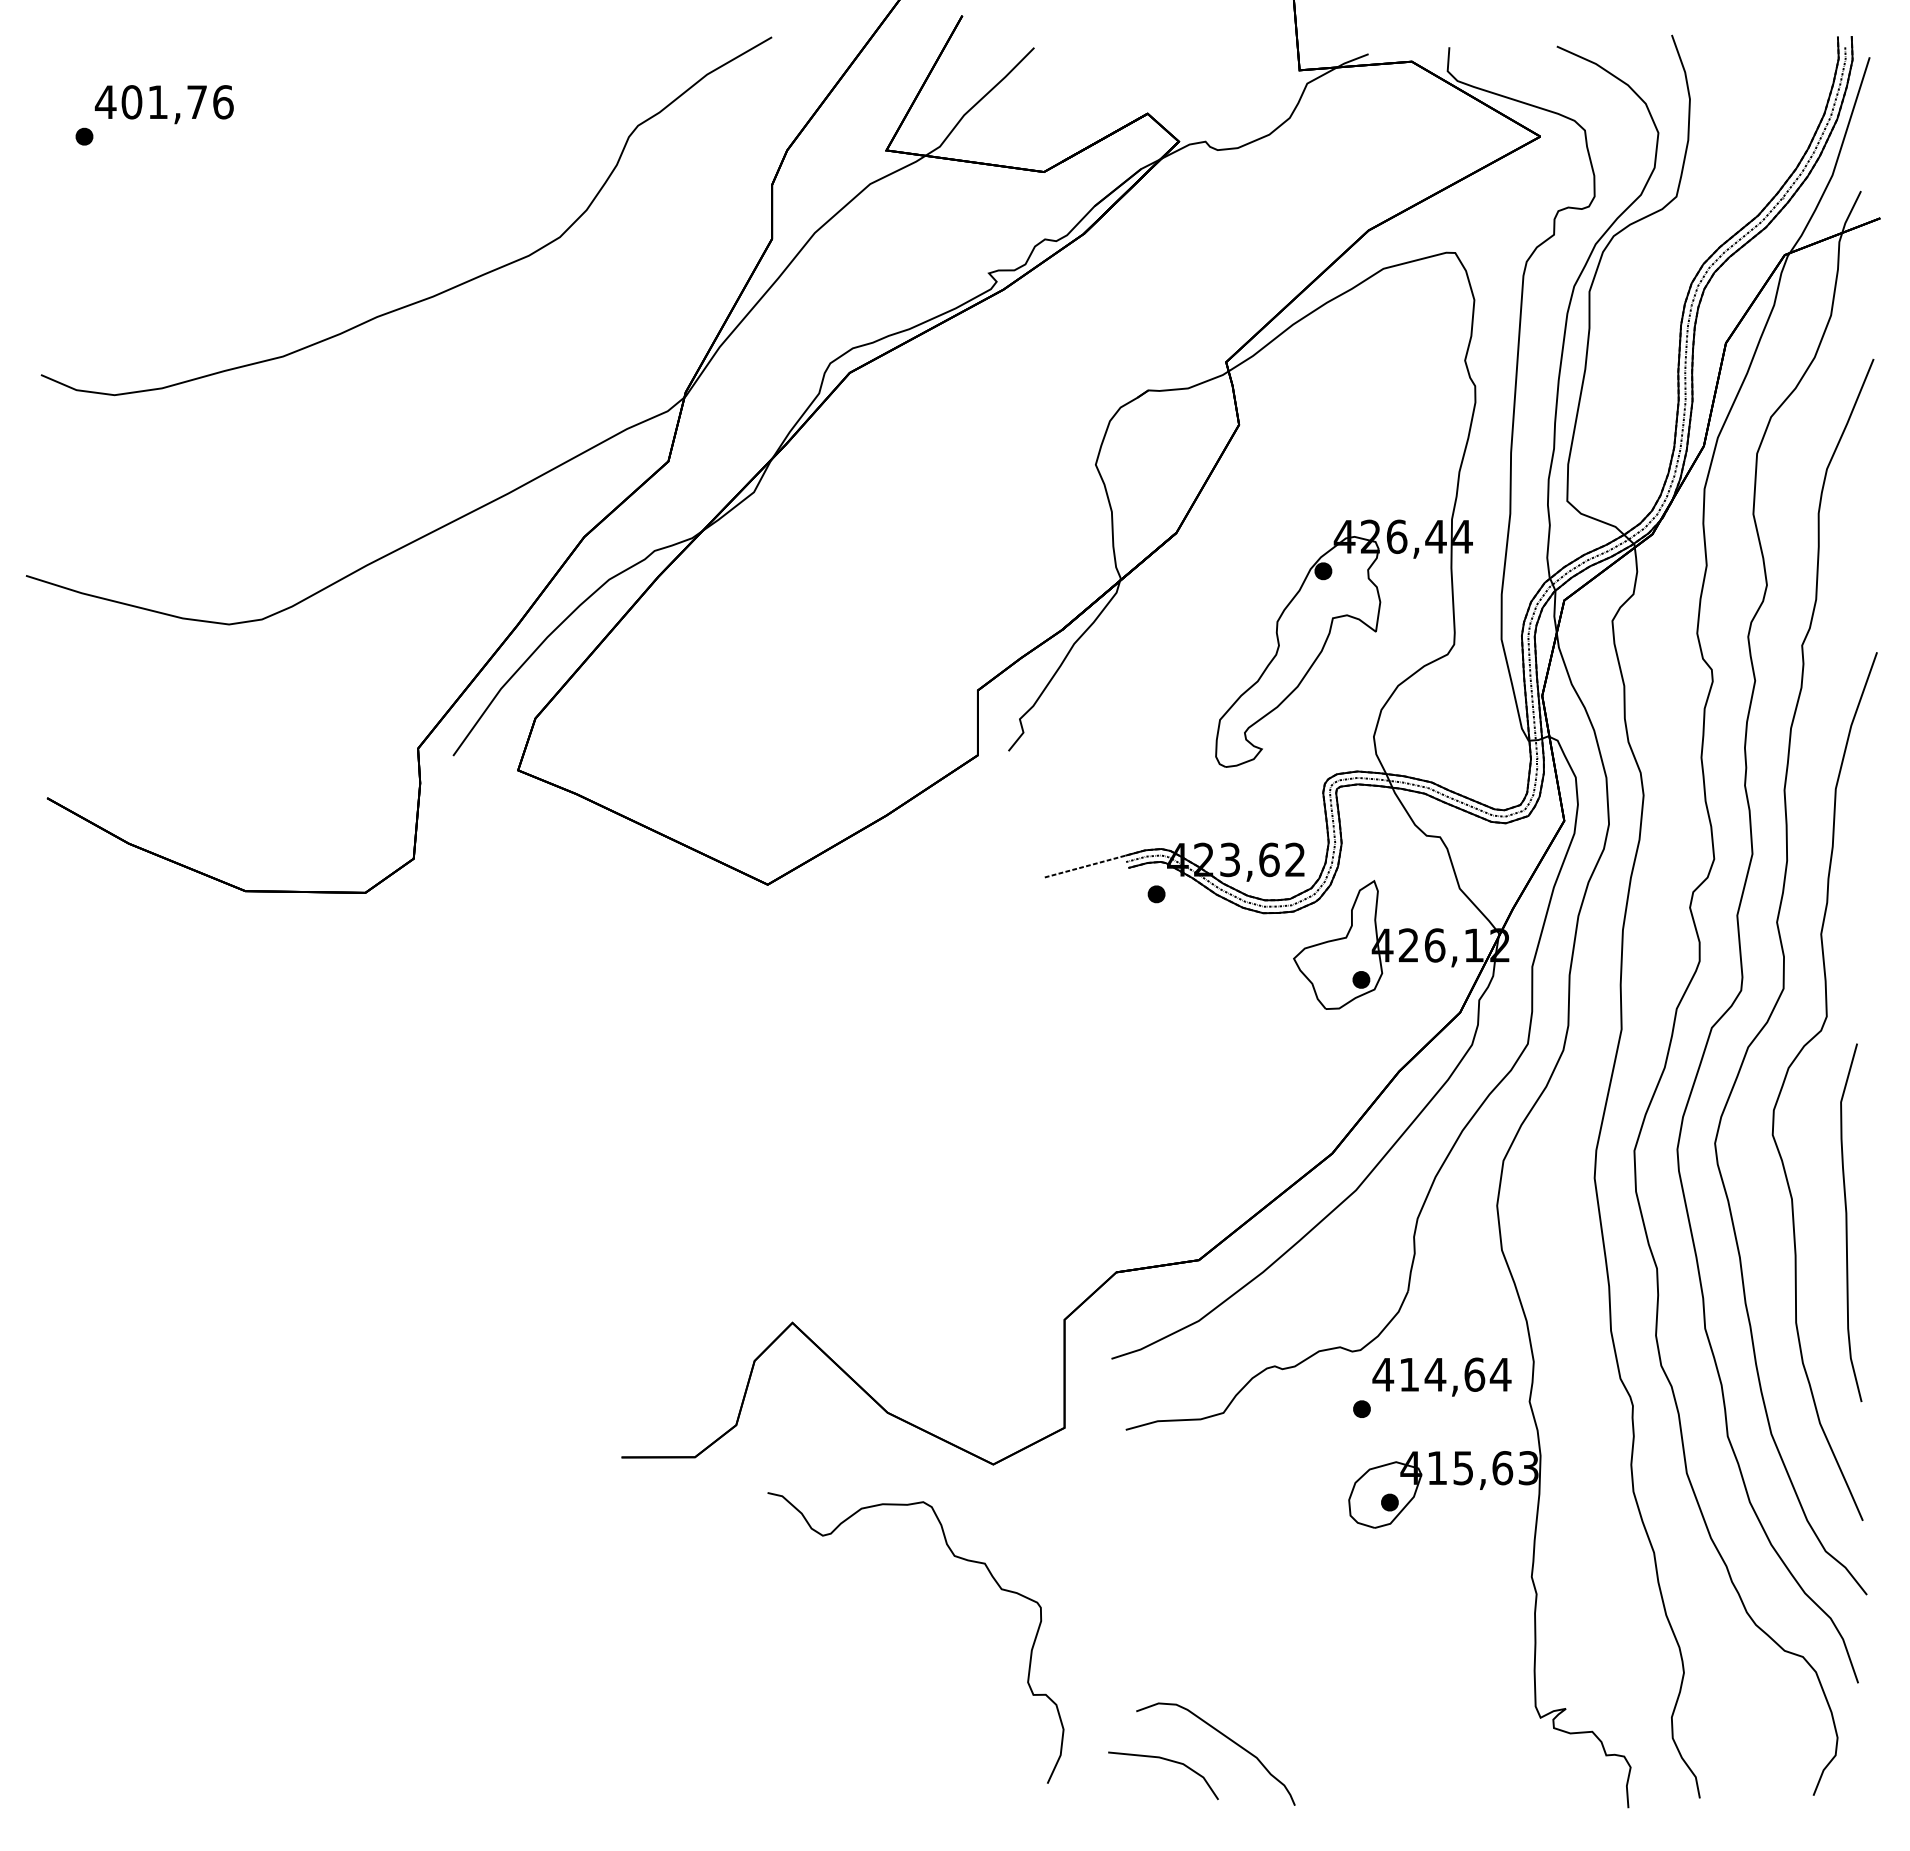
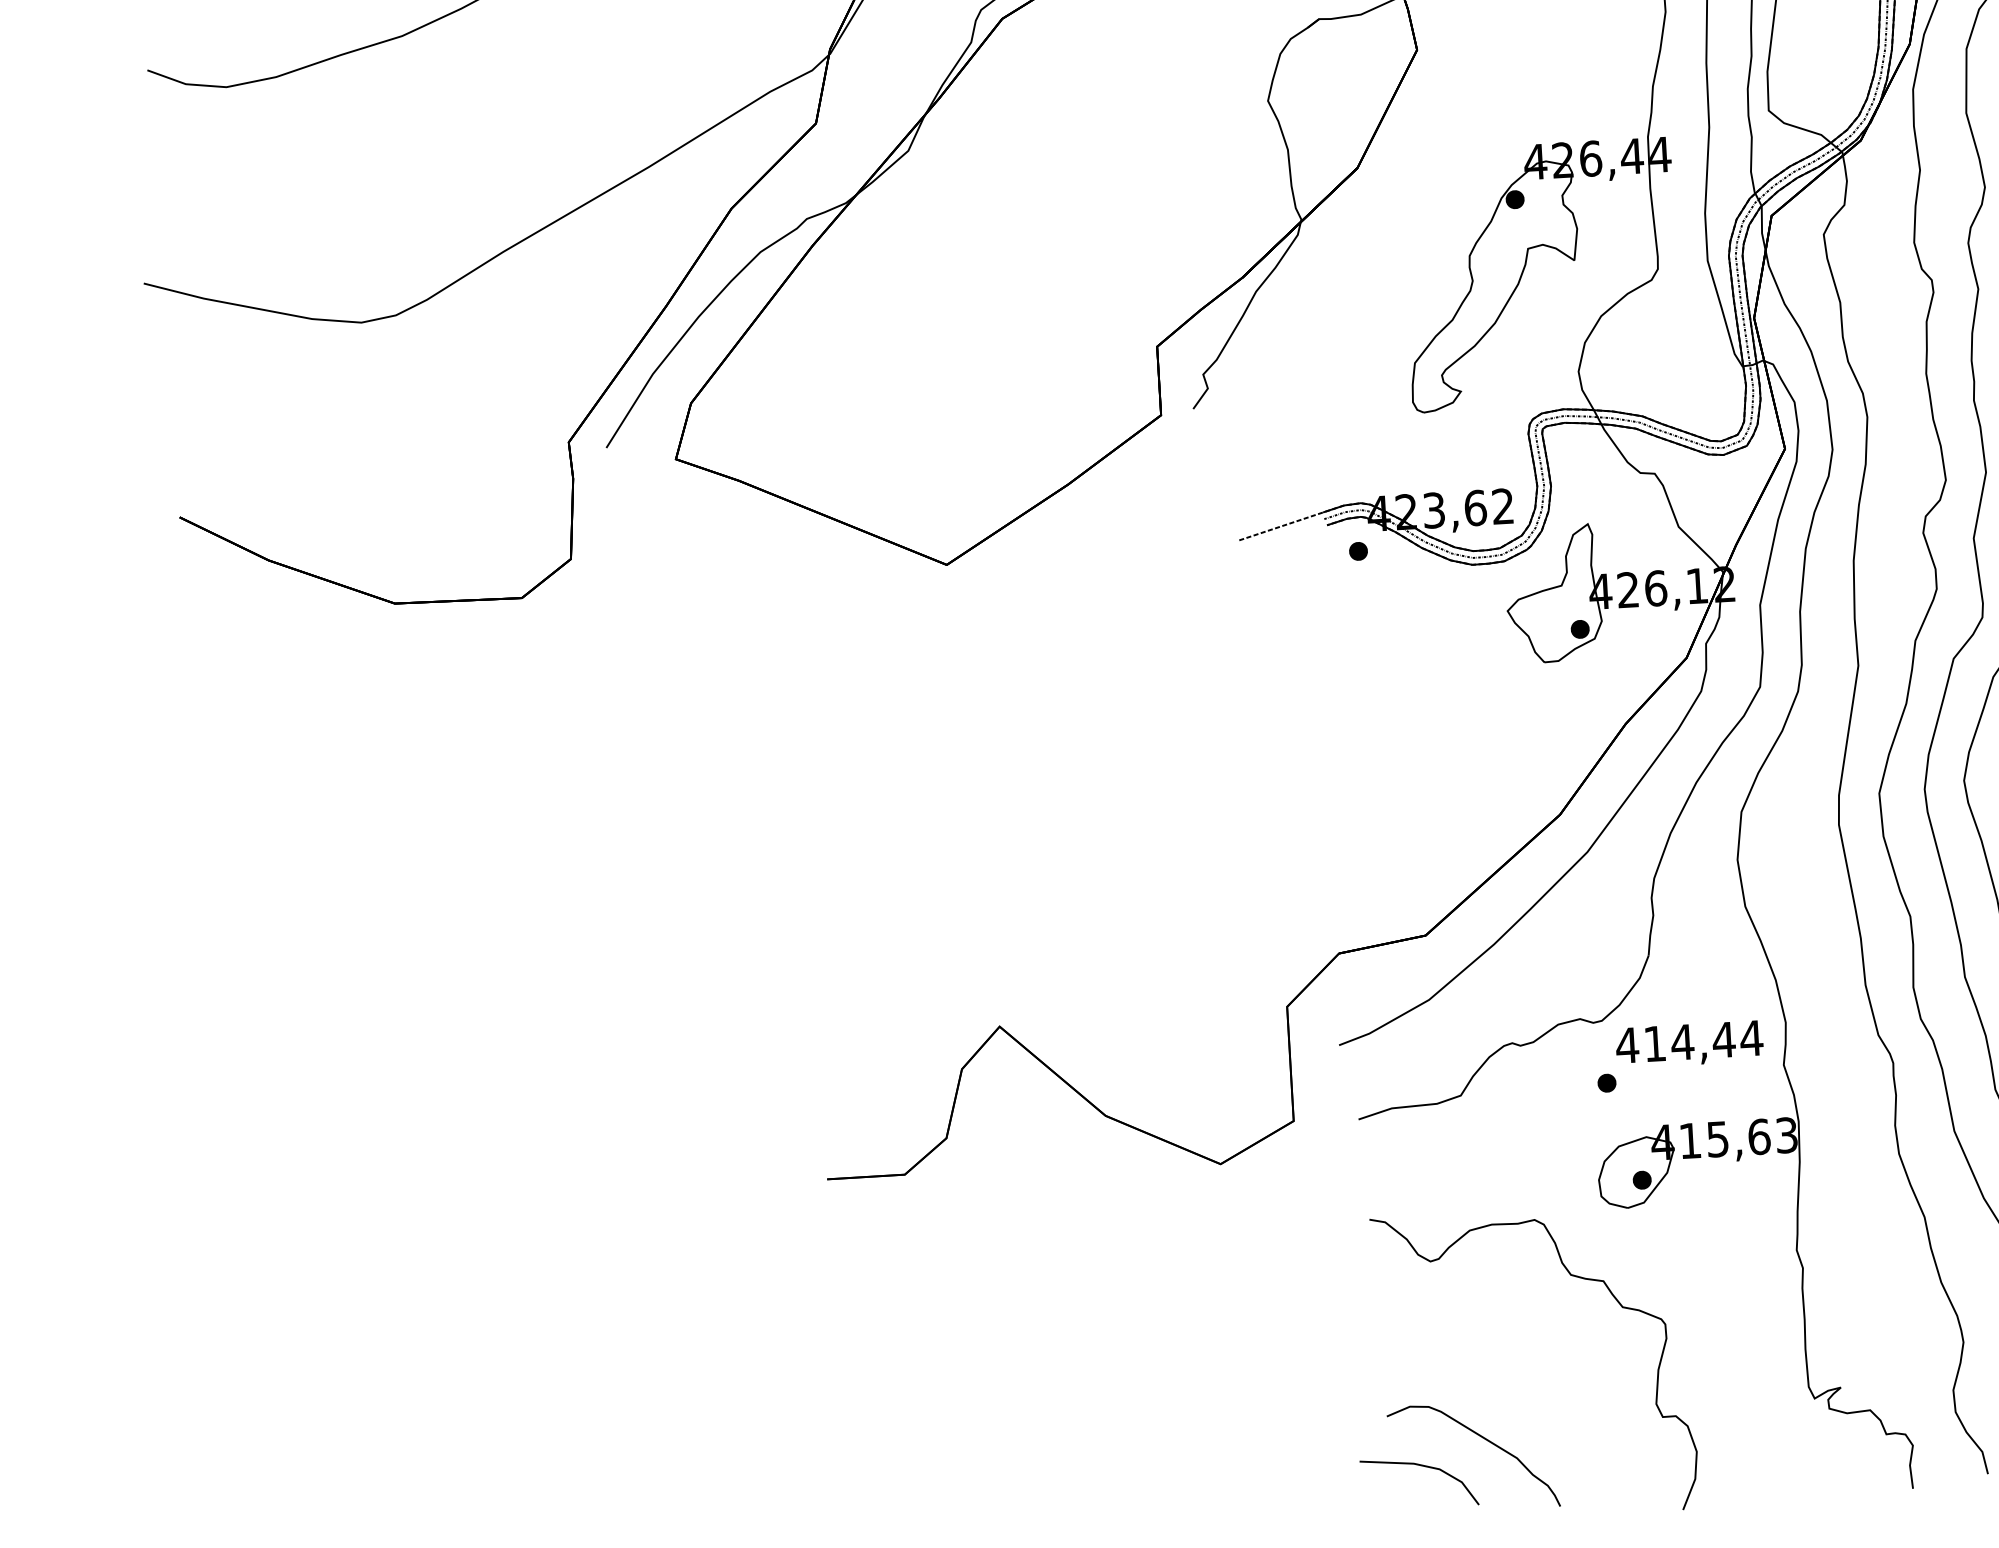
text: (1474, 1374) -> (1723, 1039), 414,64 -> 414,44
curve: (955, 1557) -> (1572, 1276), moved

